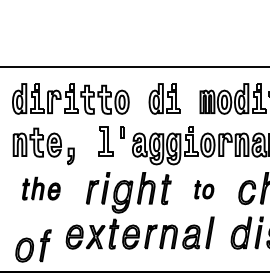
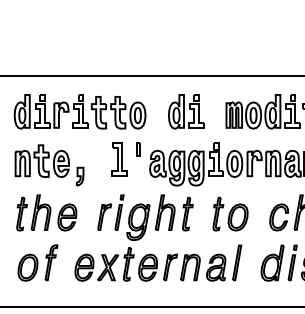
part: (41, 188) -> (46, 212), size x1.43
part: (204, 189) -> (230, 213), size x1.67
part: (33, 245) -> (37, 262), moved

